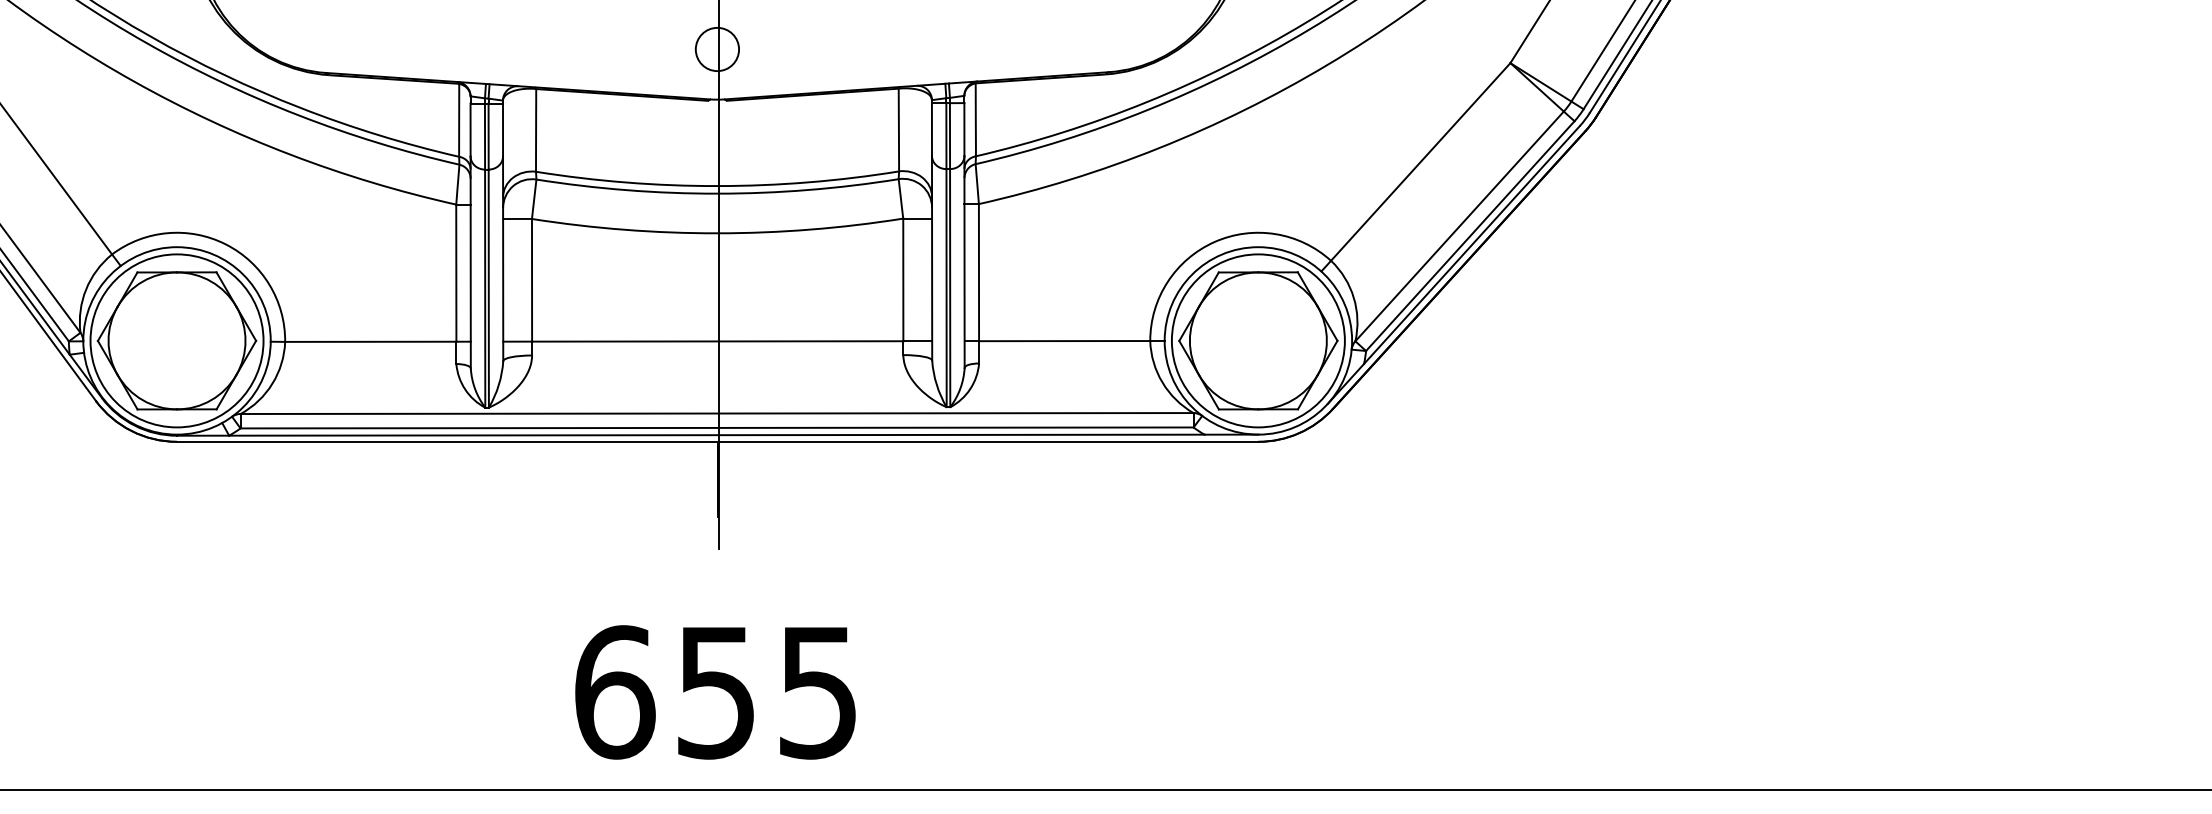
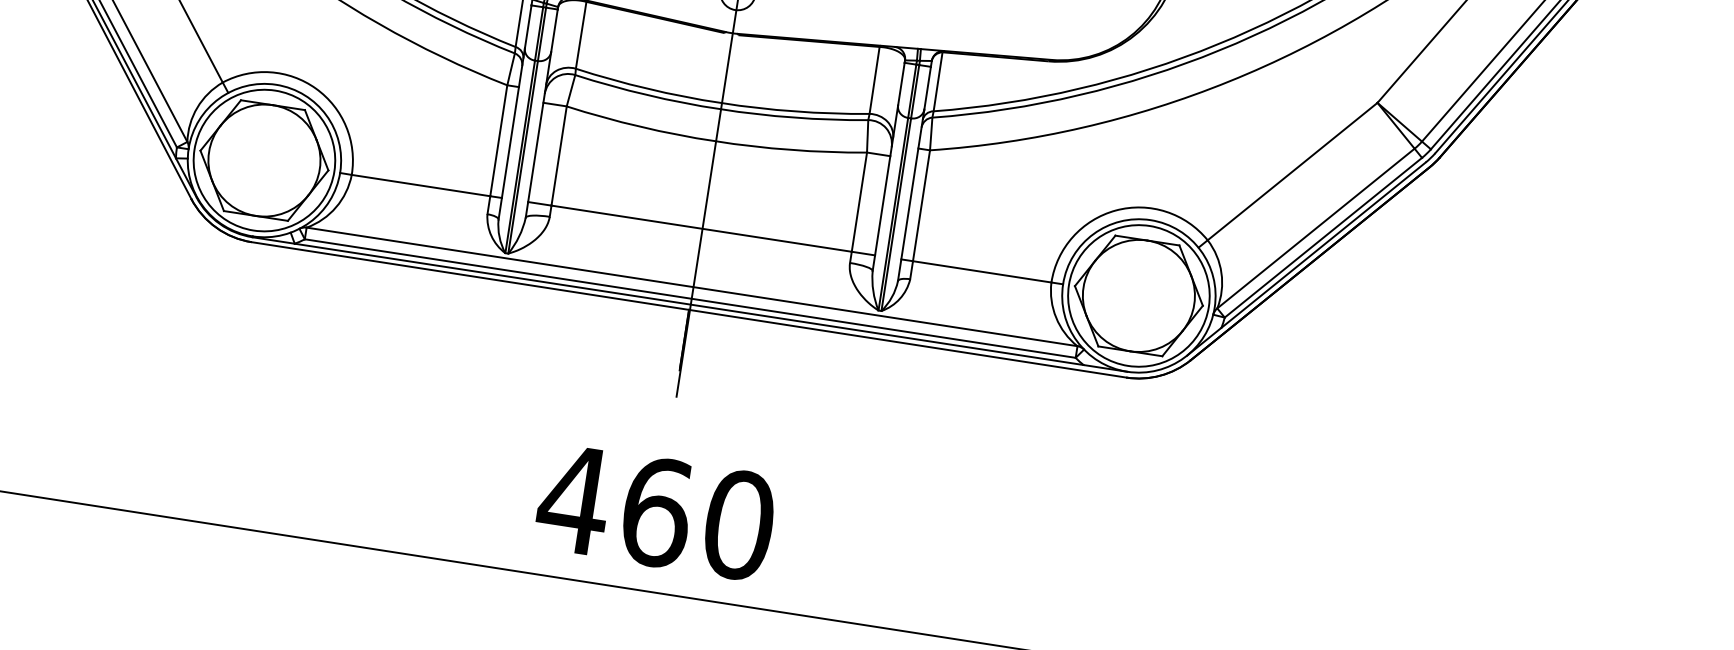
text: (714, 692) -> (655, 512), 655 -> 460

